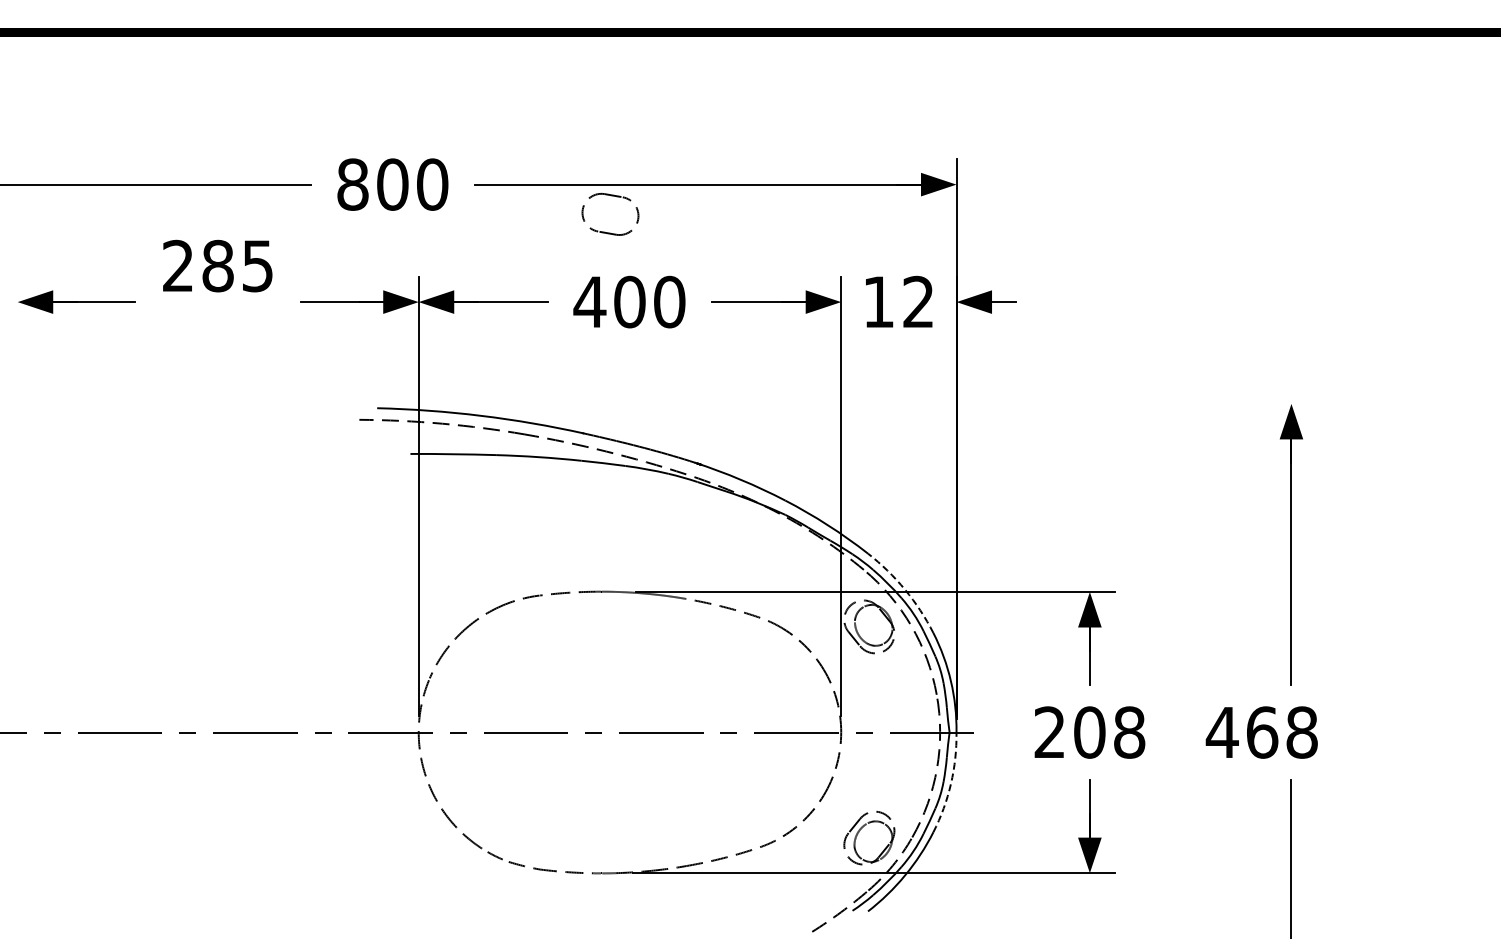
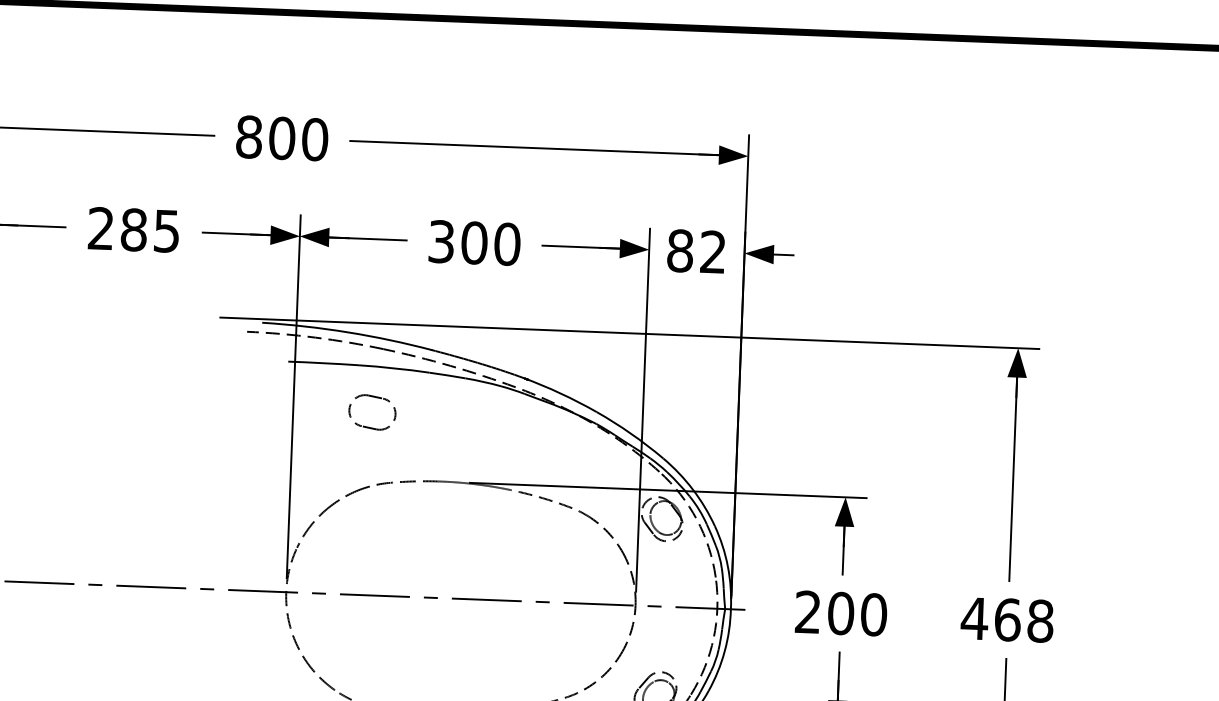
part: (605, 231) -> (367, 426), moved
text: (217, 265) -> (133, 229), moved
text: (589, 301) -> (441, 241), 400 -> 300
text: (878, 301) -> (680, 250), 12 -> 82
line: (821, 403) -> (629, 332), added
arc: (905, 589) -> (693, 489), dashed -> solid
text: (1129, 732) -> (873, 614), 208 -> 200
text: (1261, 732) -> (1007, 619), moved
arc: (951, 783) -> (725, 651), dashed -> solid

